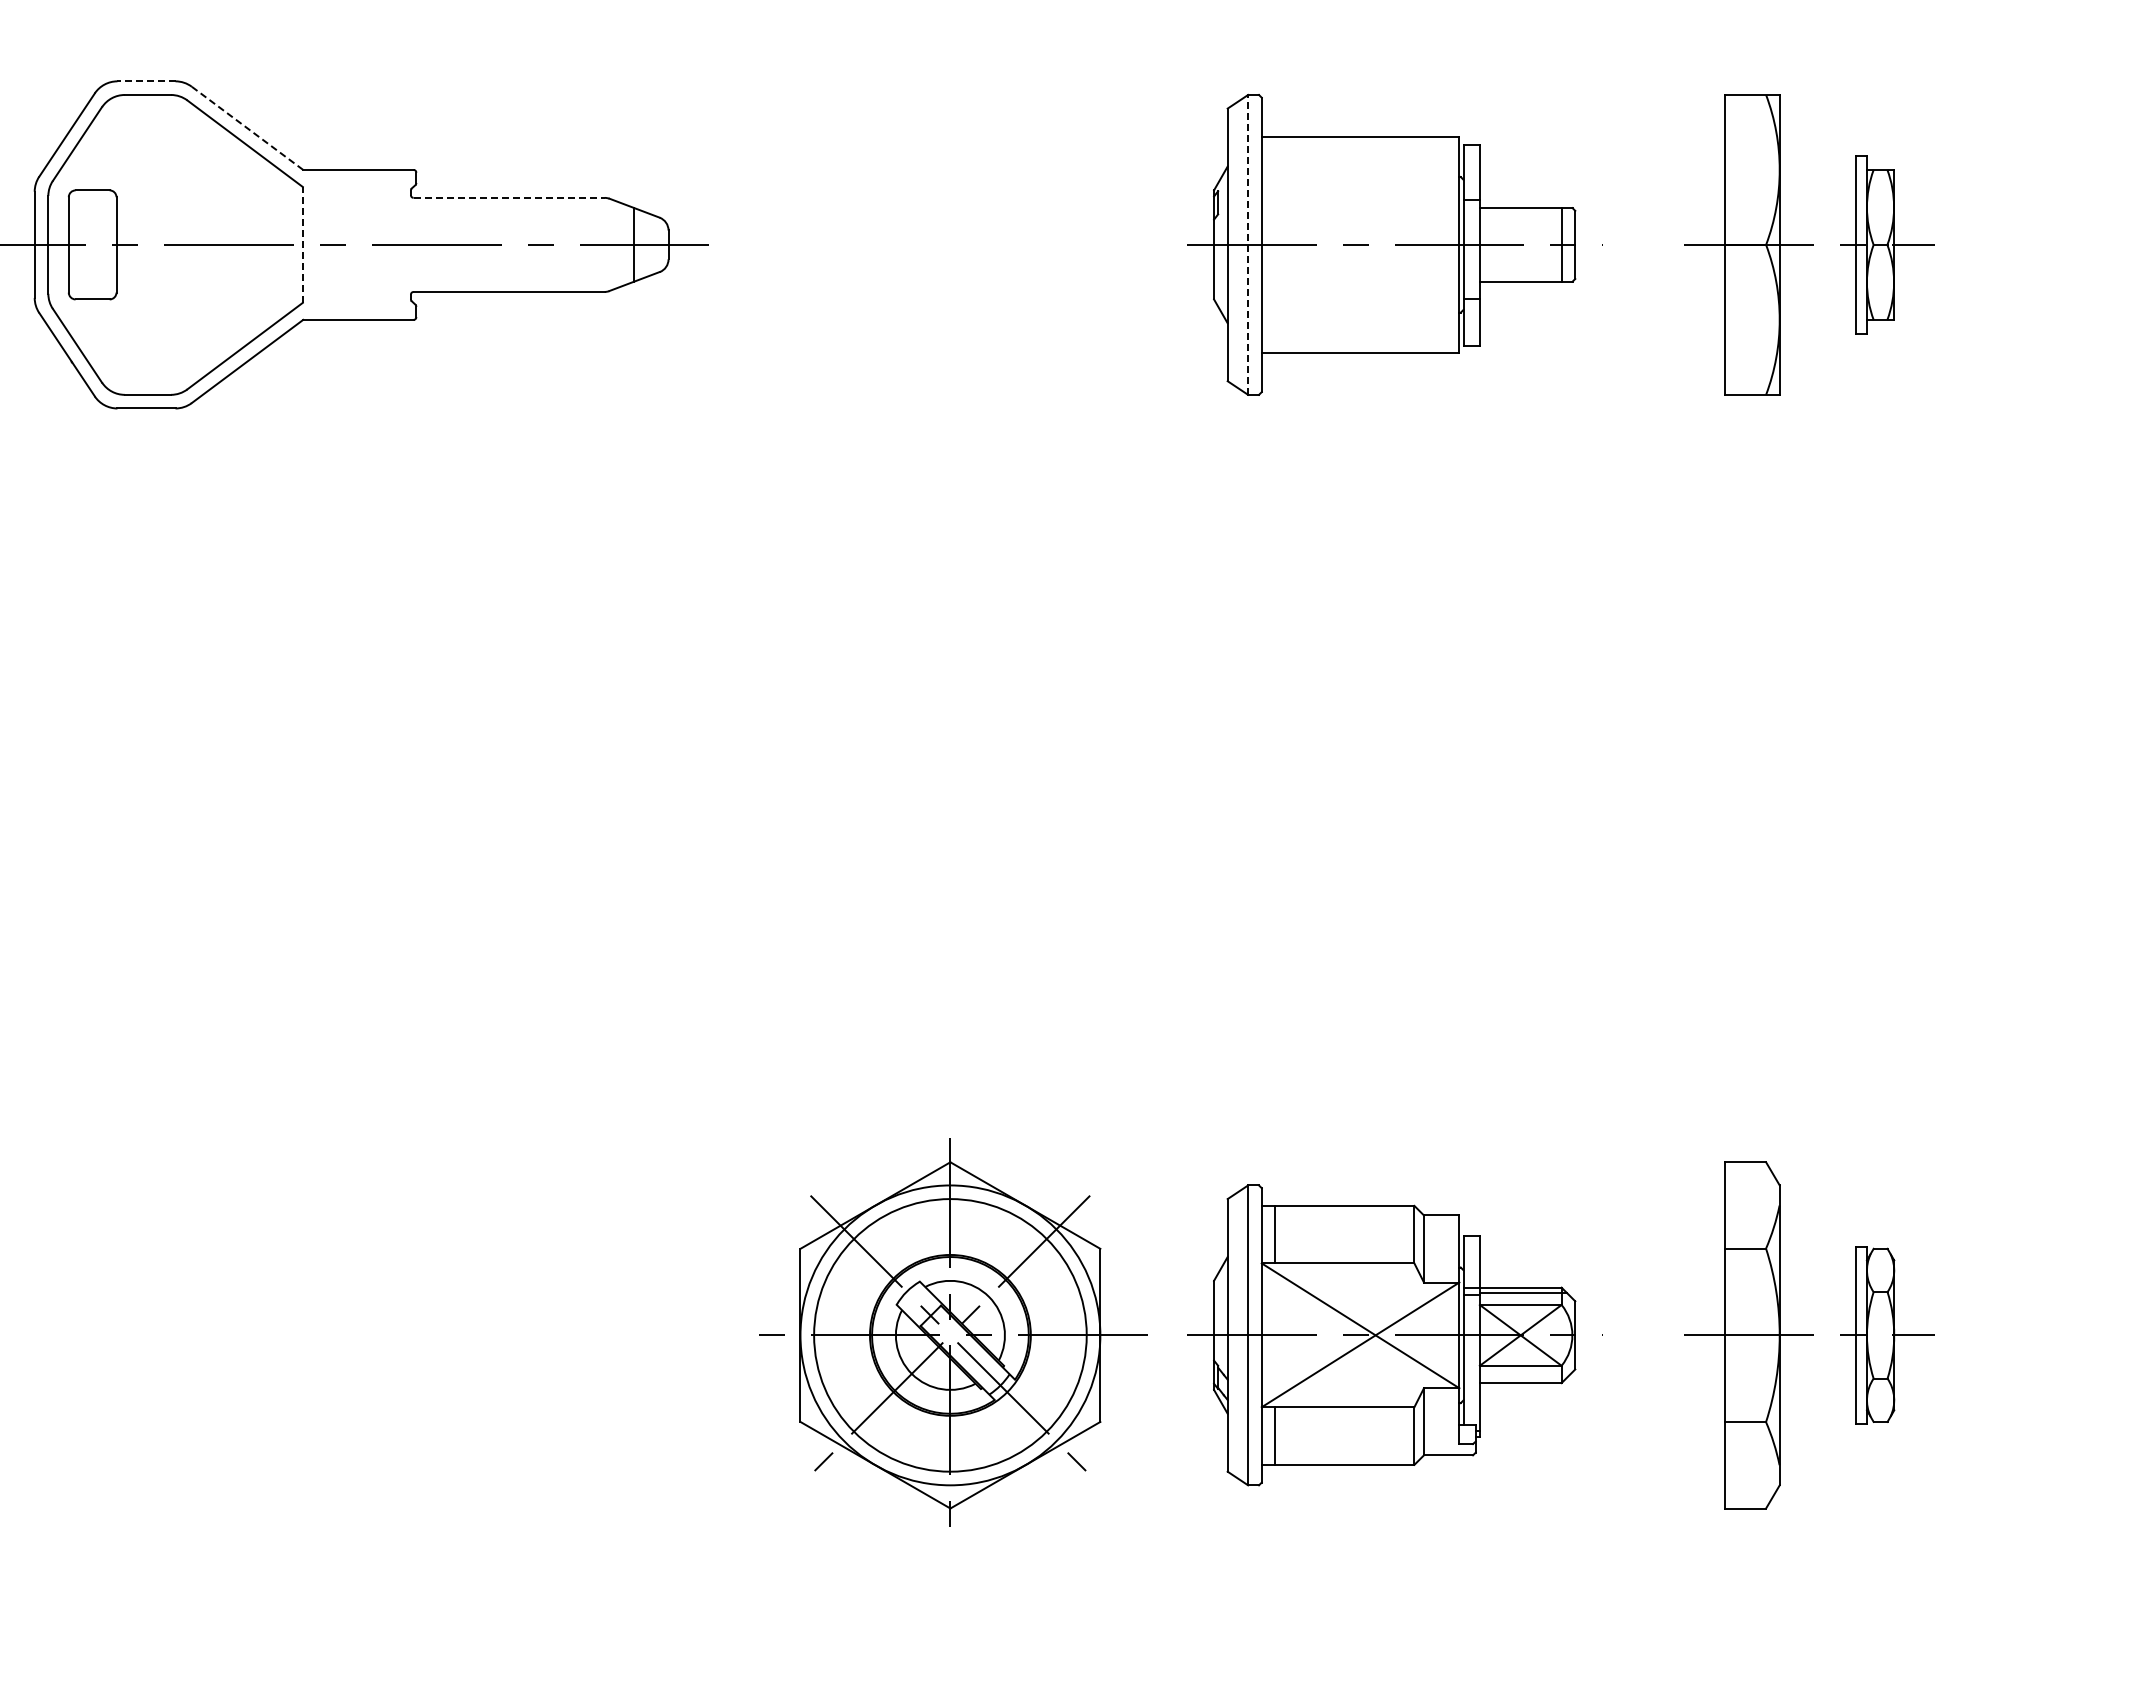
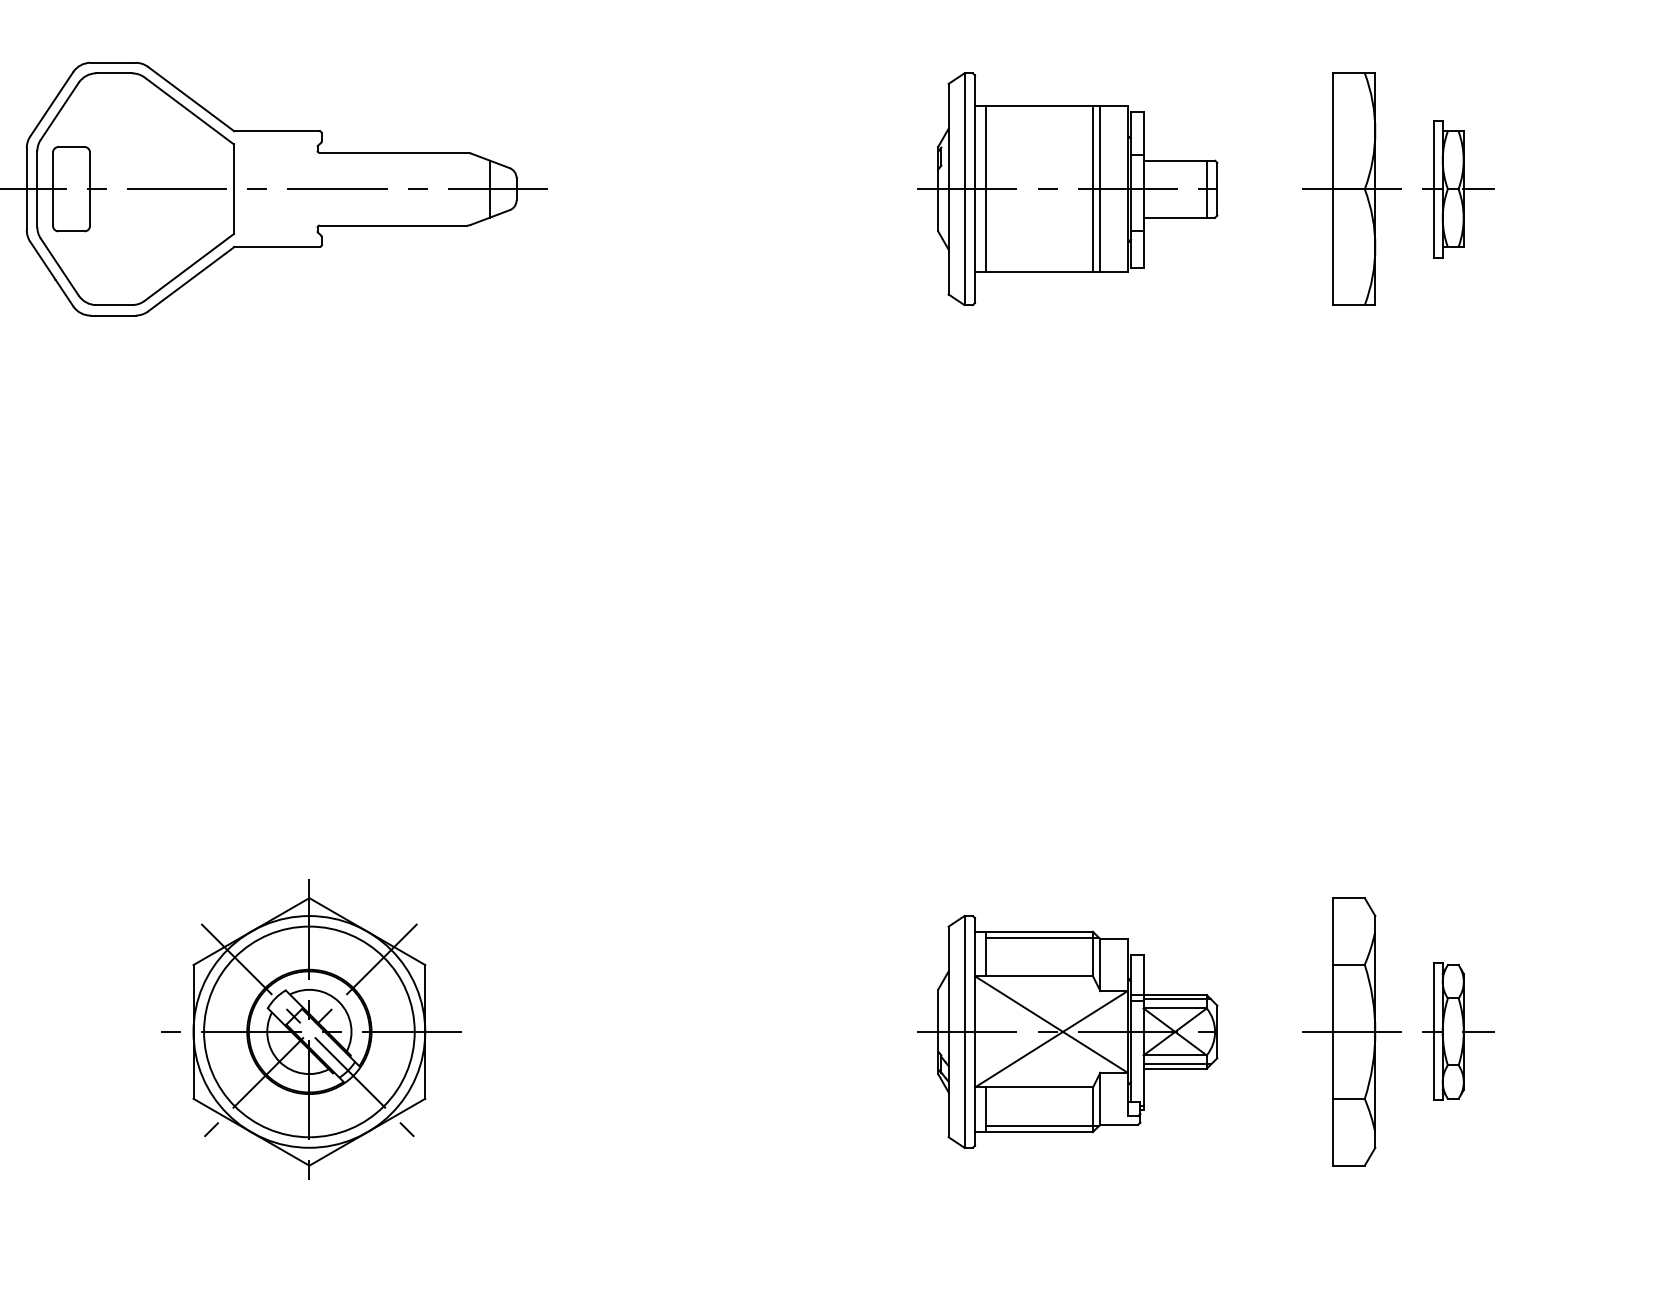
line: (145, 81) -> (112, 62), dashed -> solid
line: (247, 128) -> (191, 99), dashed -> solid
line: (509, 197) -> (393, 152), dashed -> solid
line: (302, 244) -> (233, 188), dashed -> solid
line: (1248, 244) -> (964, 188), dashed -> solid
line: (1275, 244) -> (985, 188), added
line: (1414, 244) -> (1093, 188), added
line: (1423, 244) -> (1100, 188), added
line: (1348, 1213) -> (1042, 937), added
part: (953, 1332) -> (311, 1029), moved
line: (1523, 1377) -> (1177, 1064), added
line: (1348, 1457) -> (1042, 1126), added

